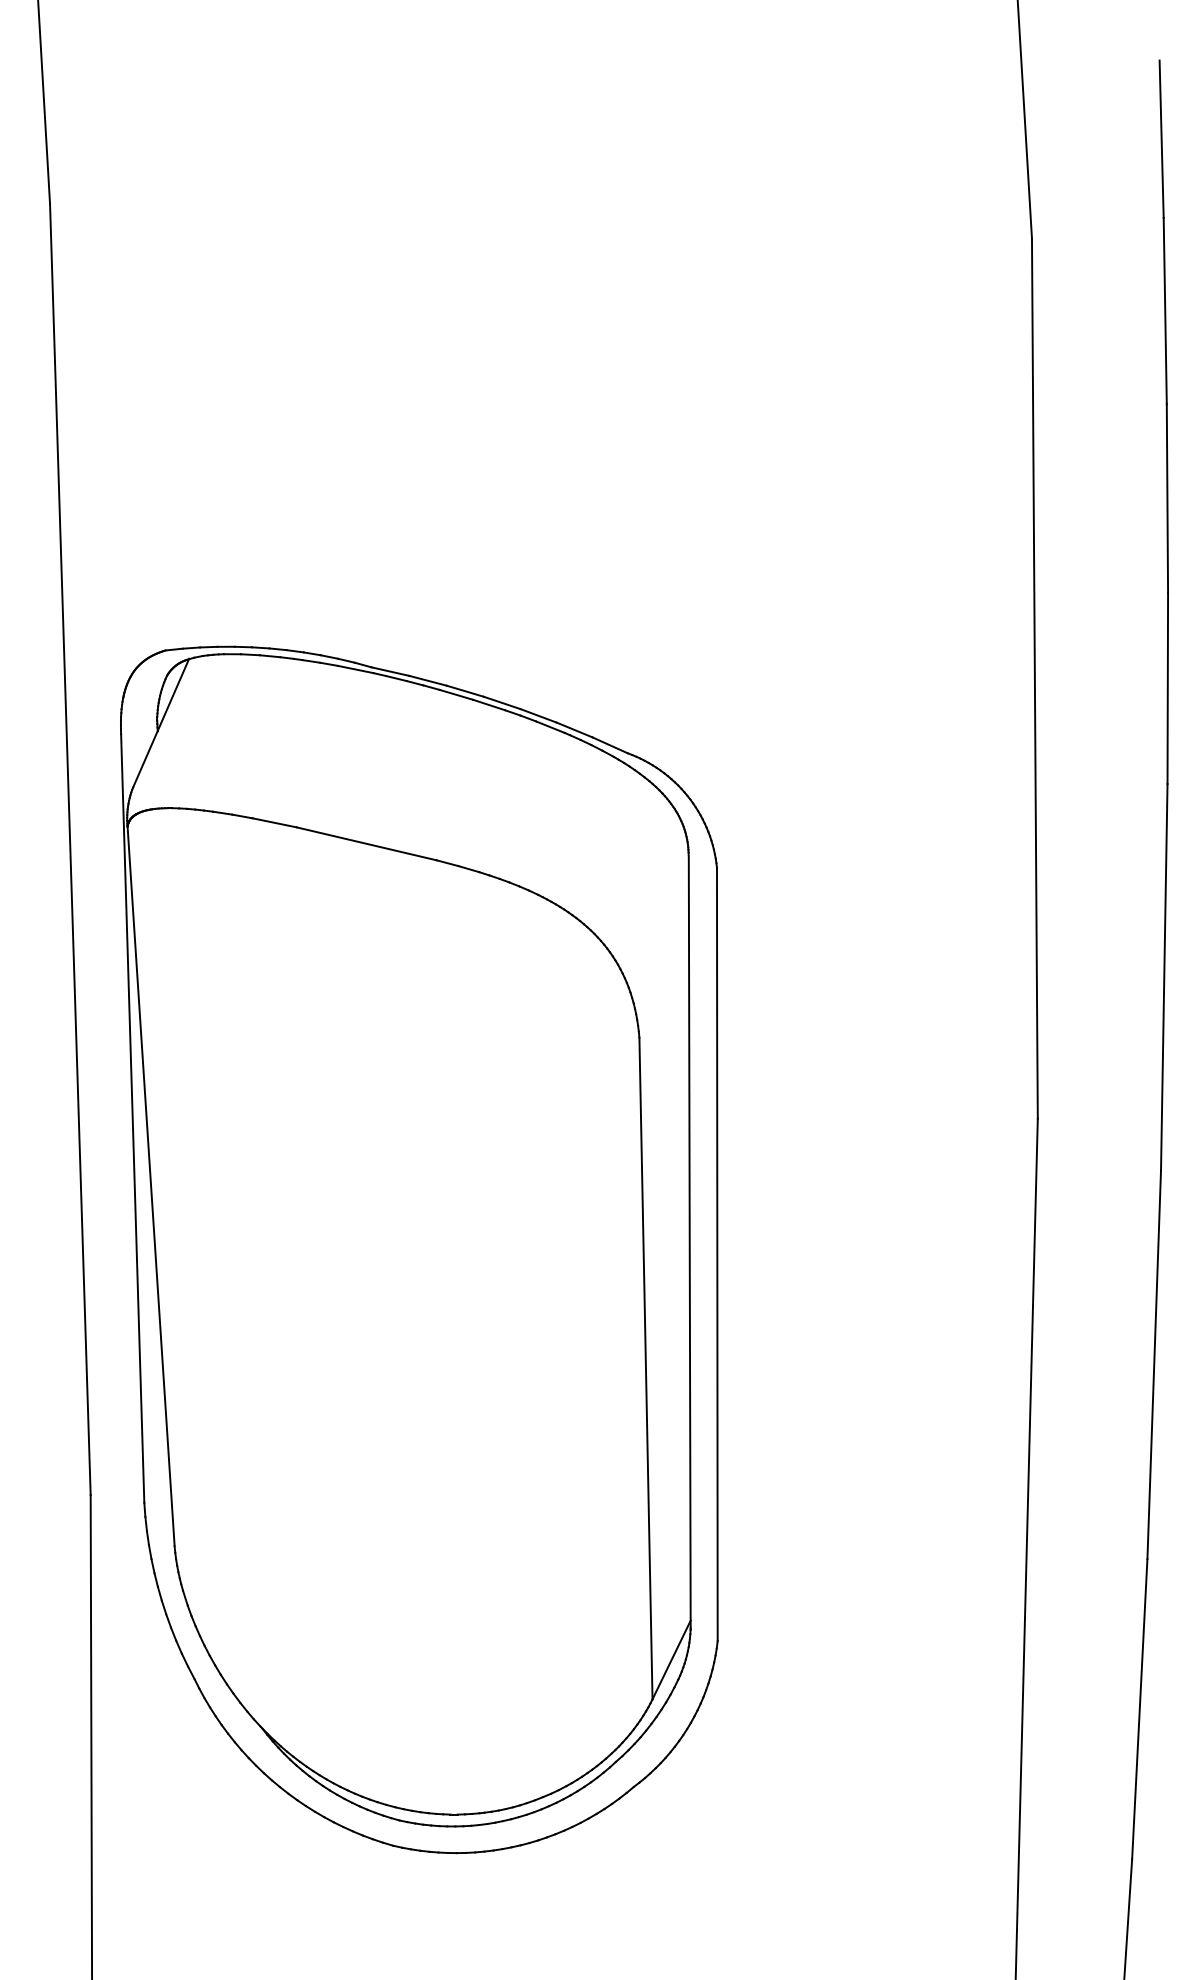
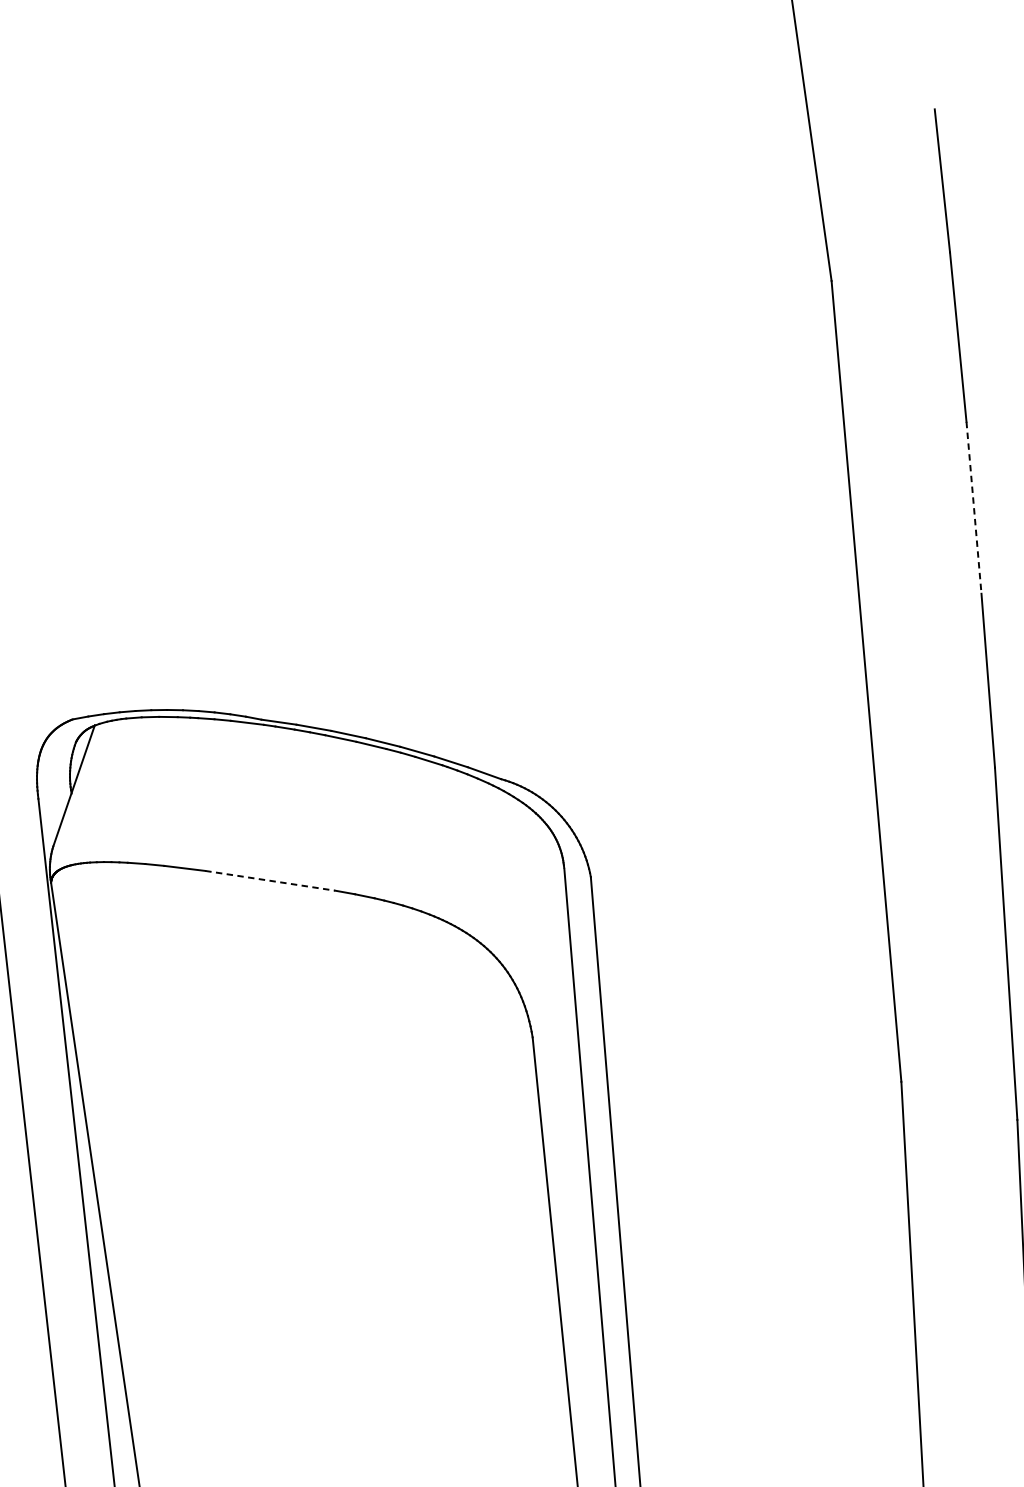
line: (1167, 499) -> (974, 508), solid -> dashed
line: (366, 843) -> (269, 880), solid -> dashed

